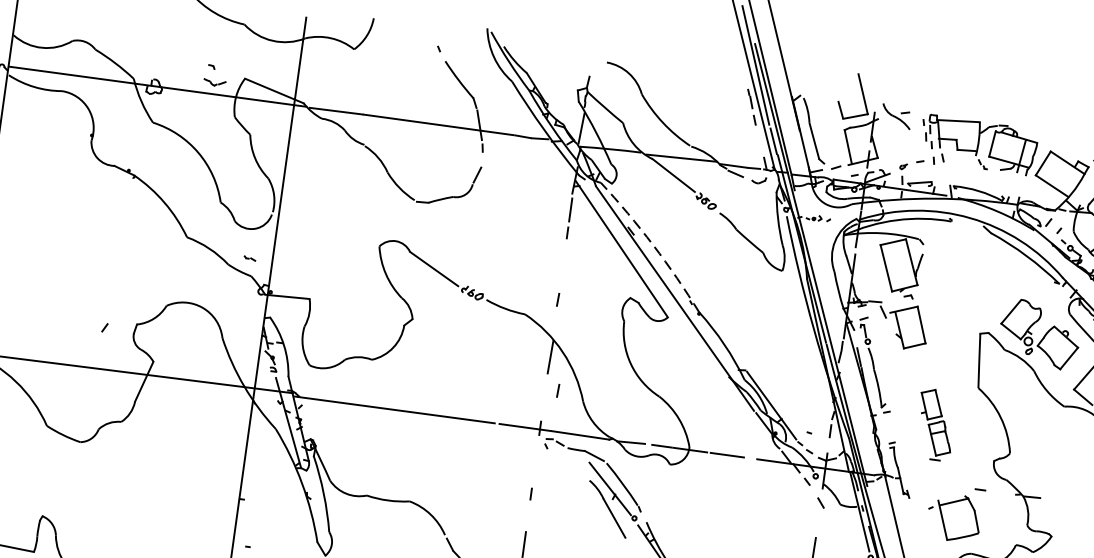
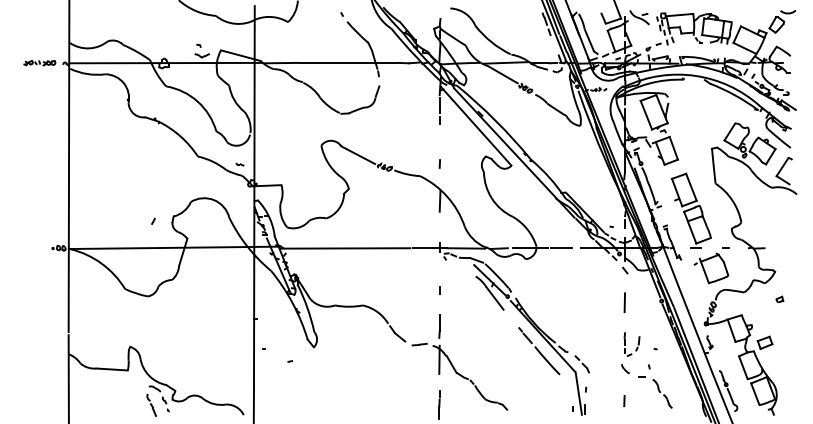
arc: (652, 244) -> (495, 120), dashed -> solid
line: (557, 389) -> (447, 221), removed
part: (935, 424) -> (691, 210), size x1.67

